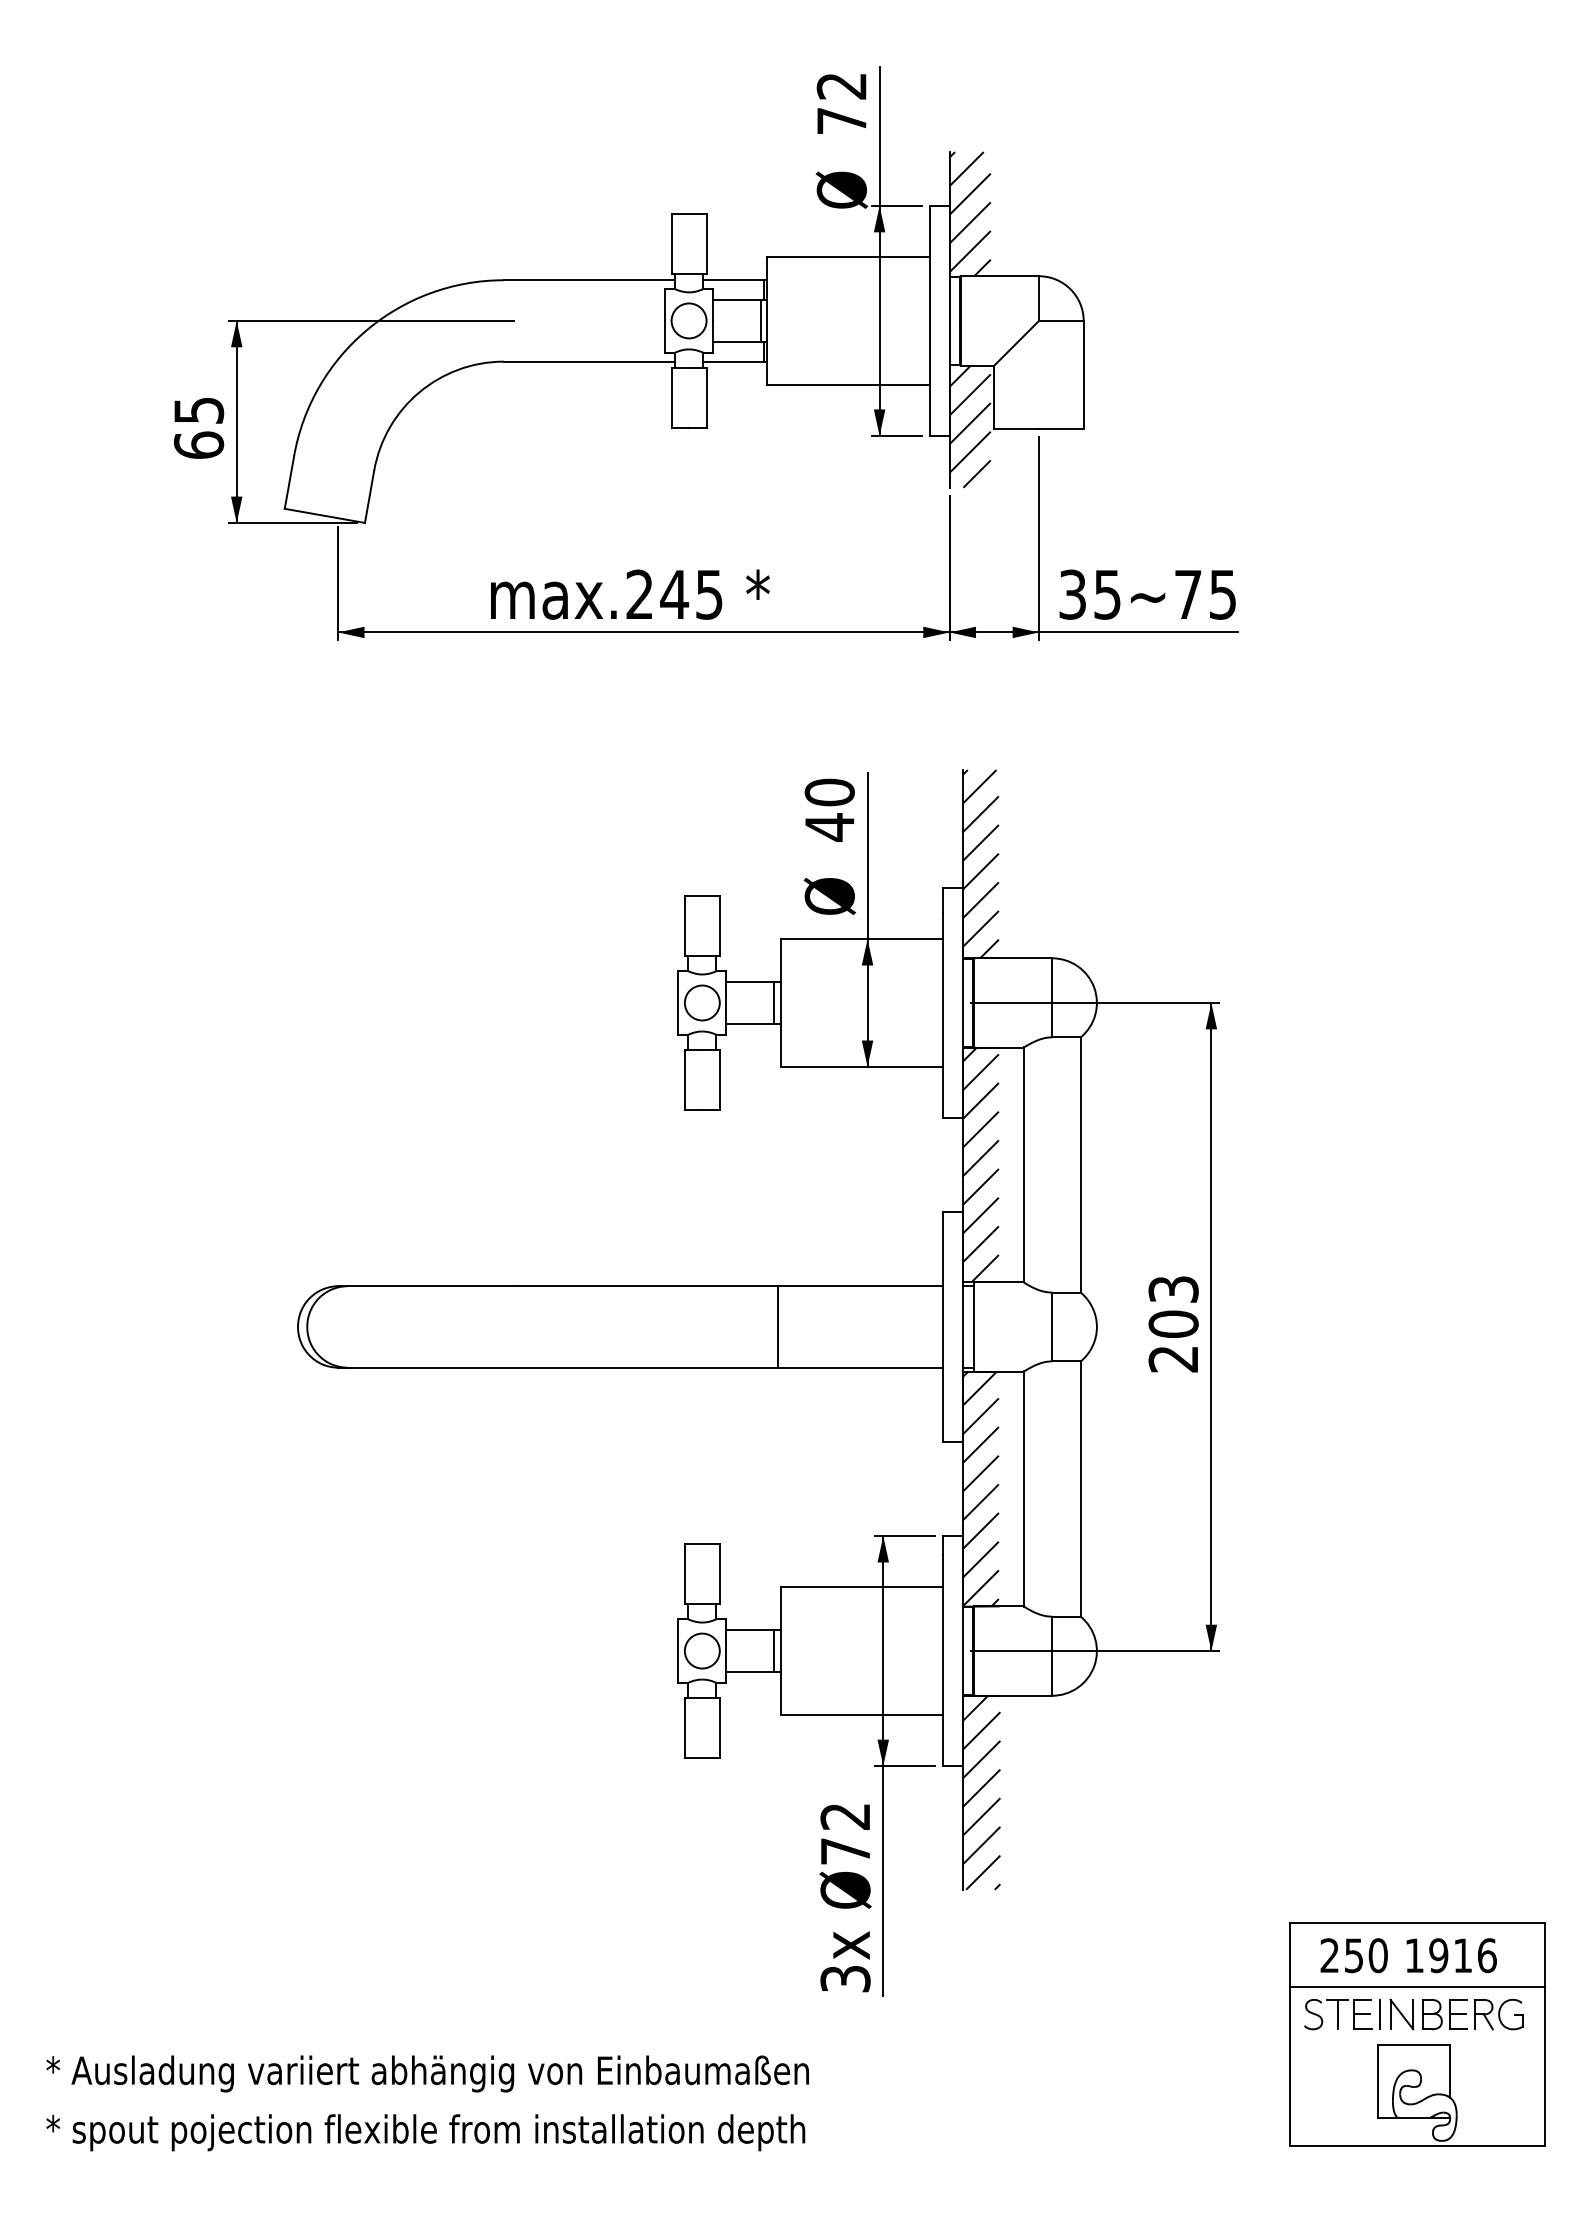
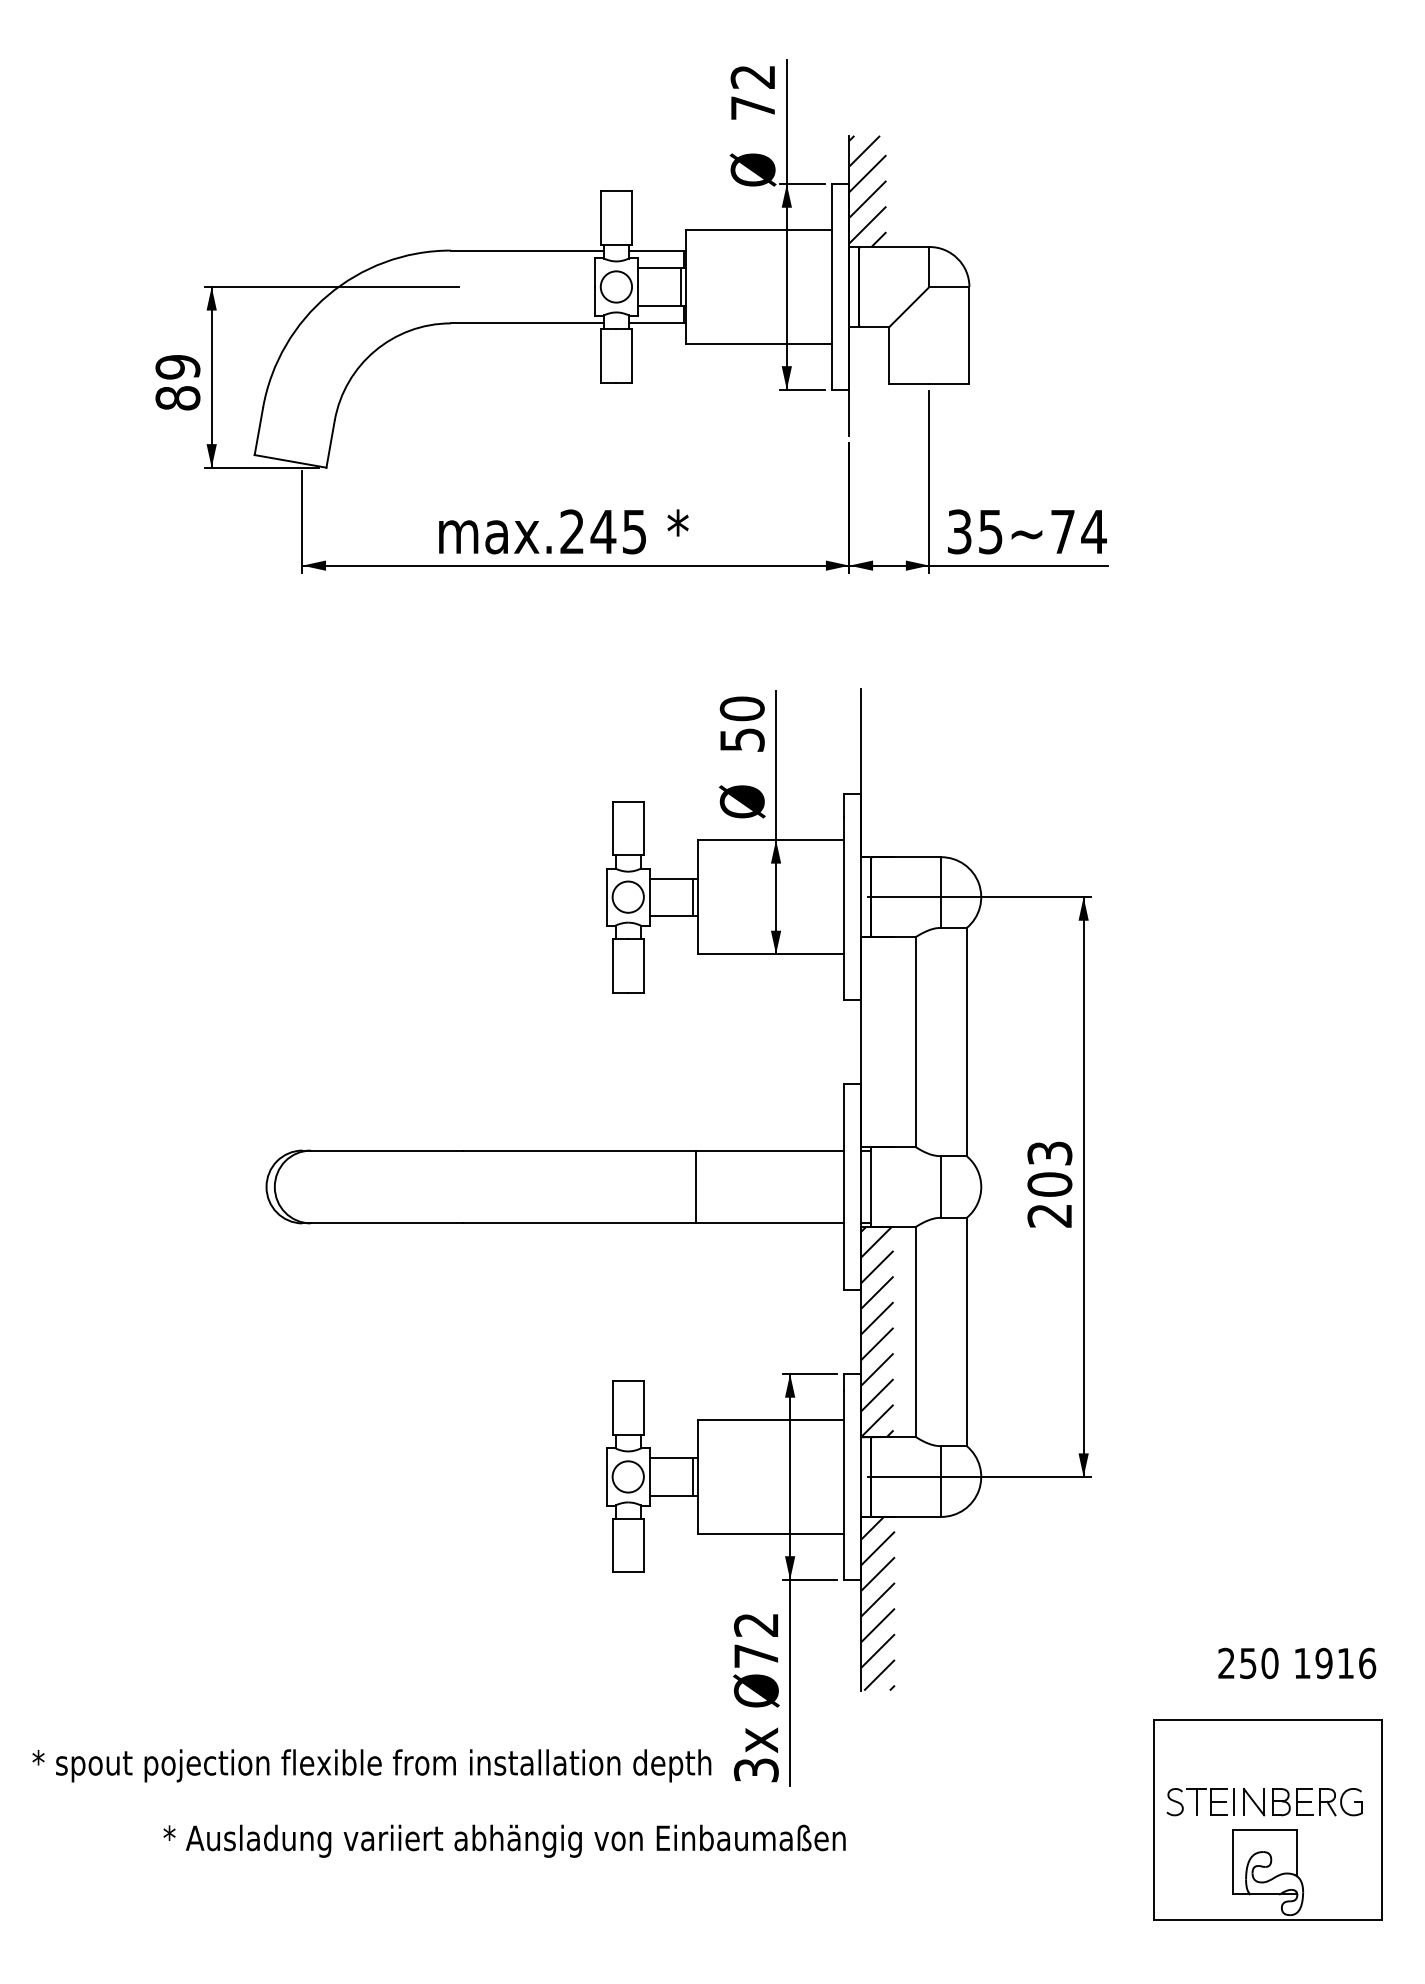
hatch: (969, 426) -> (867, 381), removed
text: (198, 427) -> (177, 382), 65 -> 89
text: (1222, 595) -> (1093, 532), 35~75 -> 35~74
text: (830, 827) -> (742, 740), 40 -> 50
hatch: (980, 863) -> (877, 772), removed
hatch: (980, 1165) -> (877, 1042), removed
text: (1409, 1955) -> (1297, 1663), moved
line: (1416, 1987) -> (1267, 1777), removed
text: (427, 2073) -> (504, 1840), moved
text: (425, 2132) -> (371, 1765), moved

